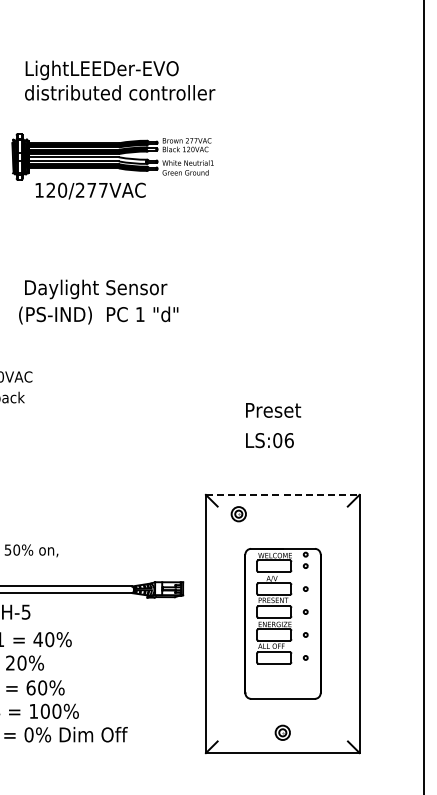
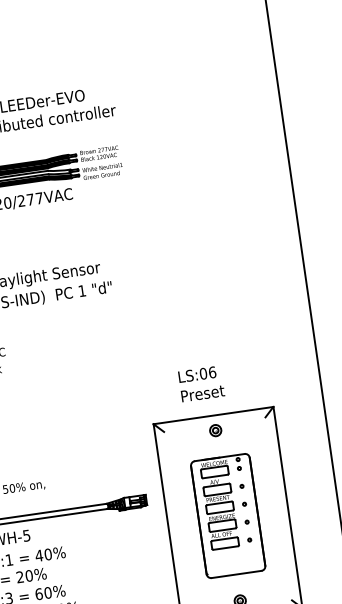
text: (273, 410) -> (202, 393), moved
line: (282, 494) -> (213, 415), dashed -> solid
part: (238, 514) -> (215, 430), moved

